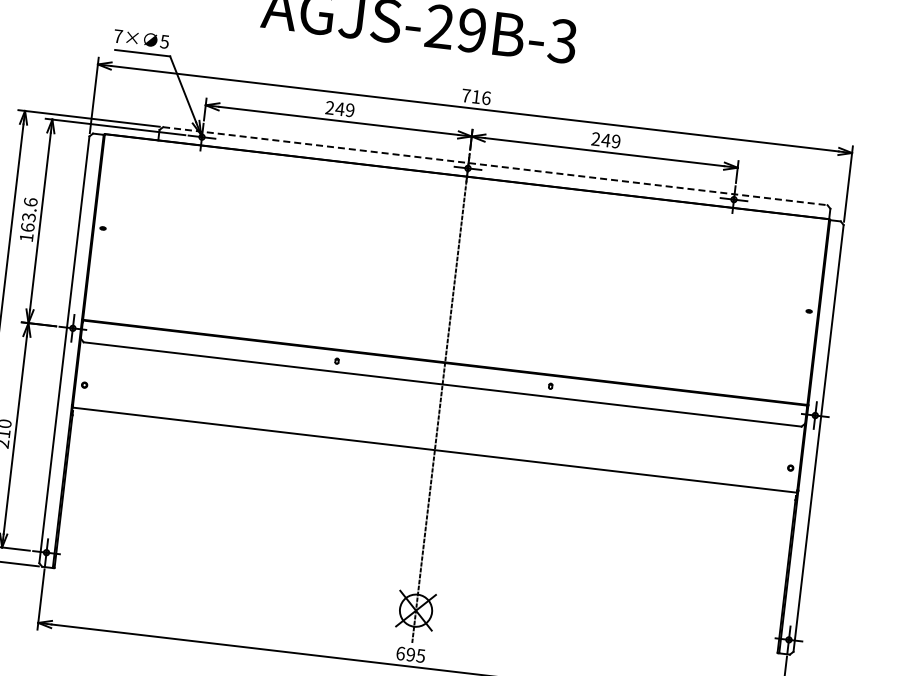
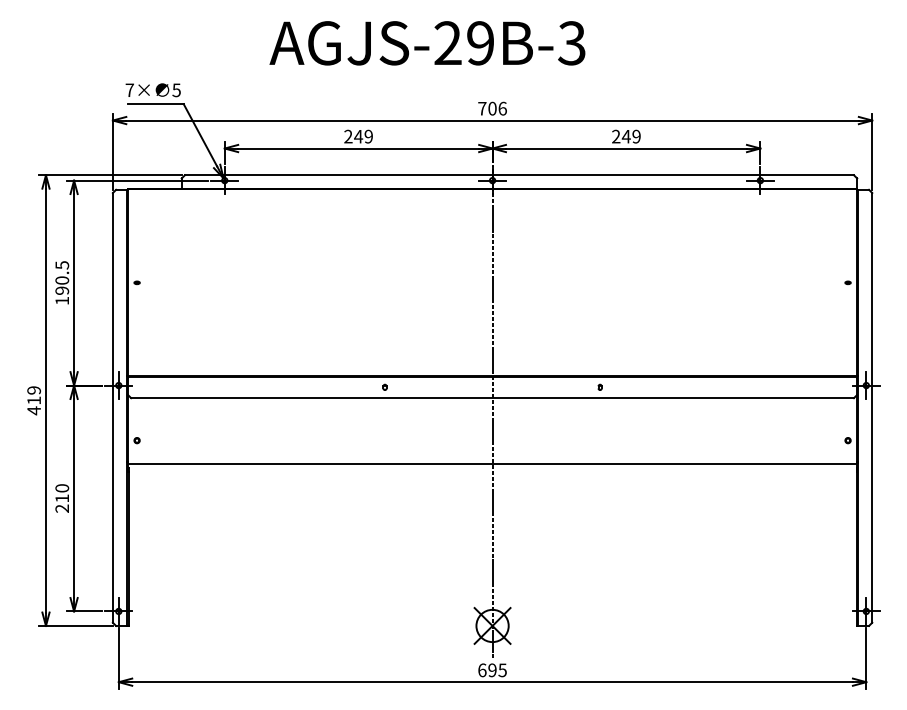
text: (476, 96) -> (492, 108), 716 -> 706
line: (495, 166) -> (519, 175), dashed -> solid
text: (29, 214) -> (62, 277), 163.6 -> 190.5

